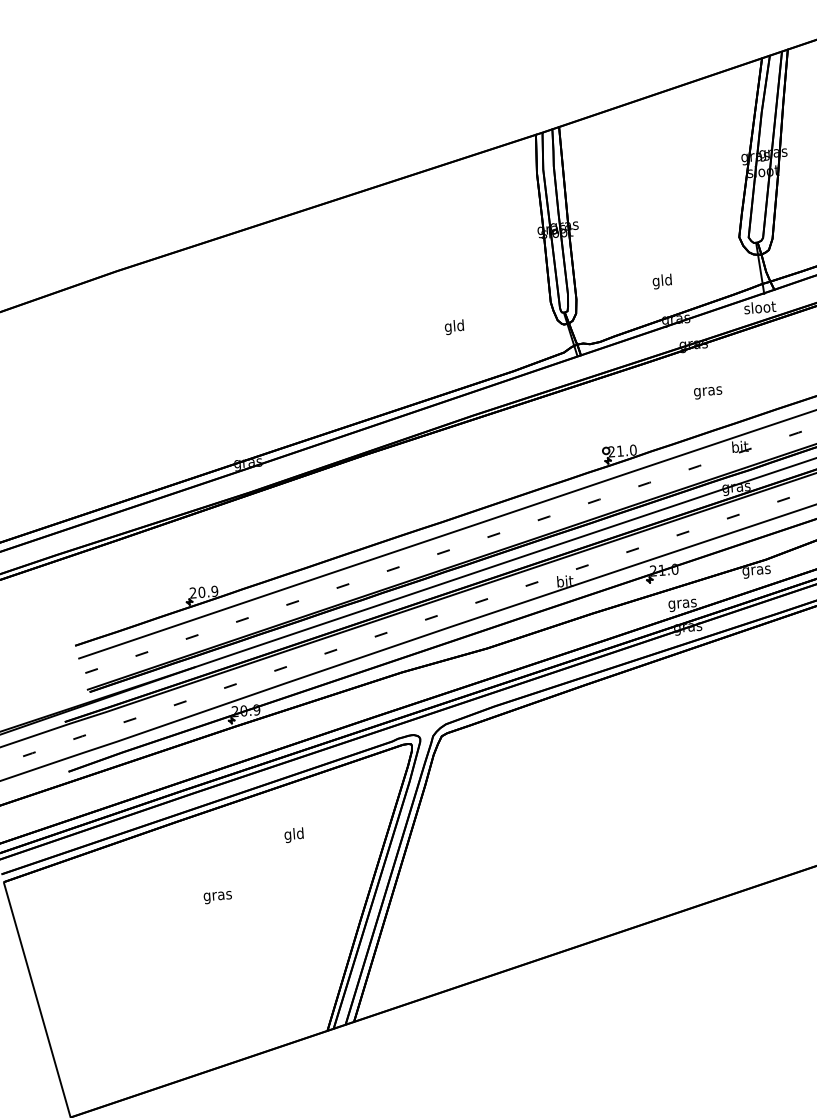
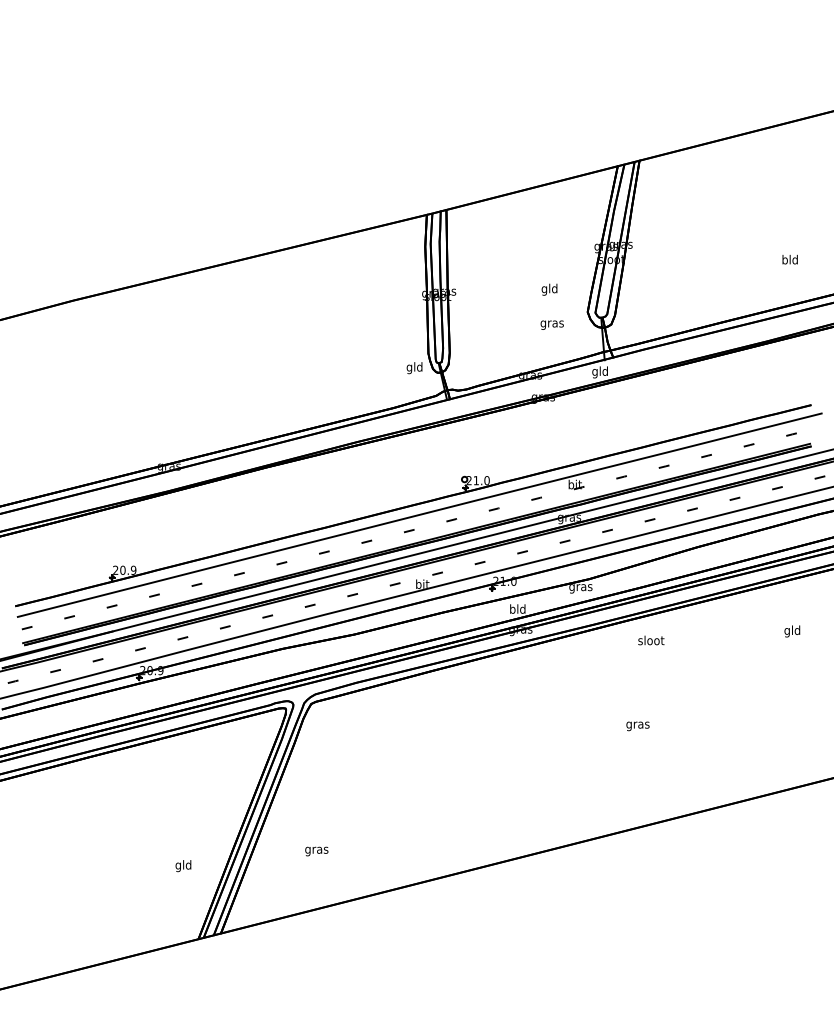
text: (662, 281) -> (549, 289), moved
text: (760, 309) -> (600, 372), sloot -> gld
text: (454, 327) -> (414, 368), moved
text: (707, 392) -> (551, 324), moved
text: (682, 604) -> (517, 610), gras -> bld
text: (294, 835) -> (183, 866), moved
text: (217, 897) -> (316, 851), moved

